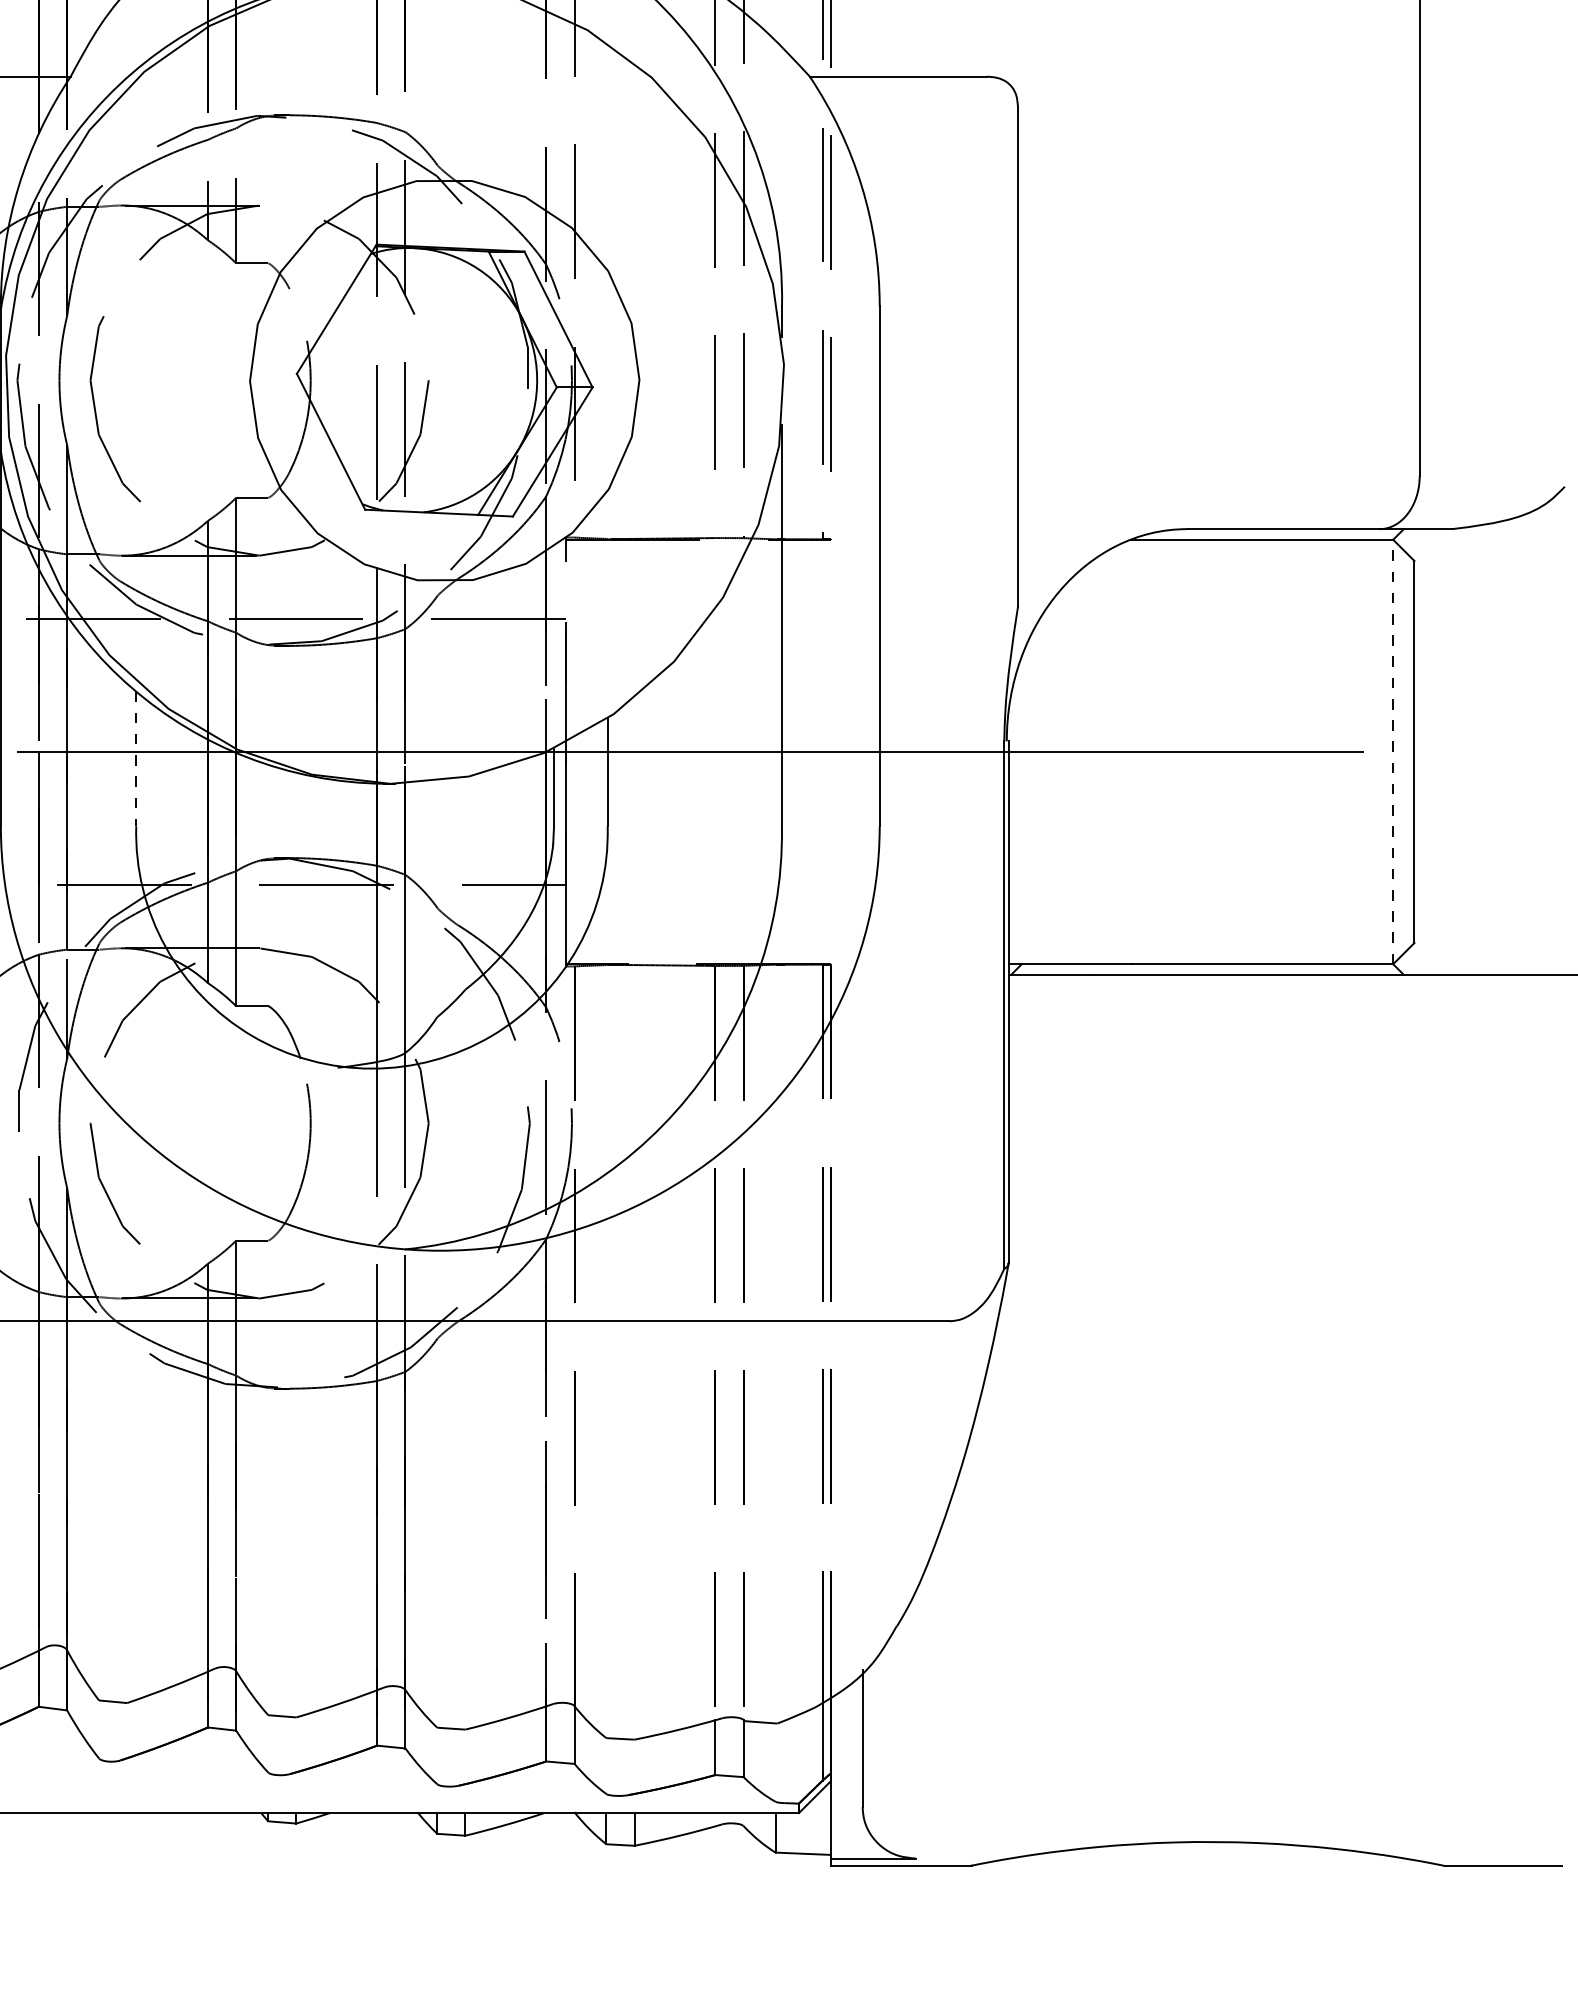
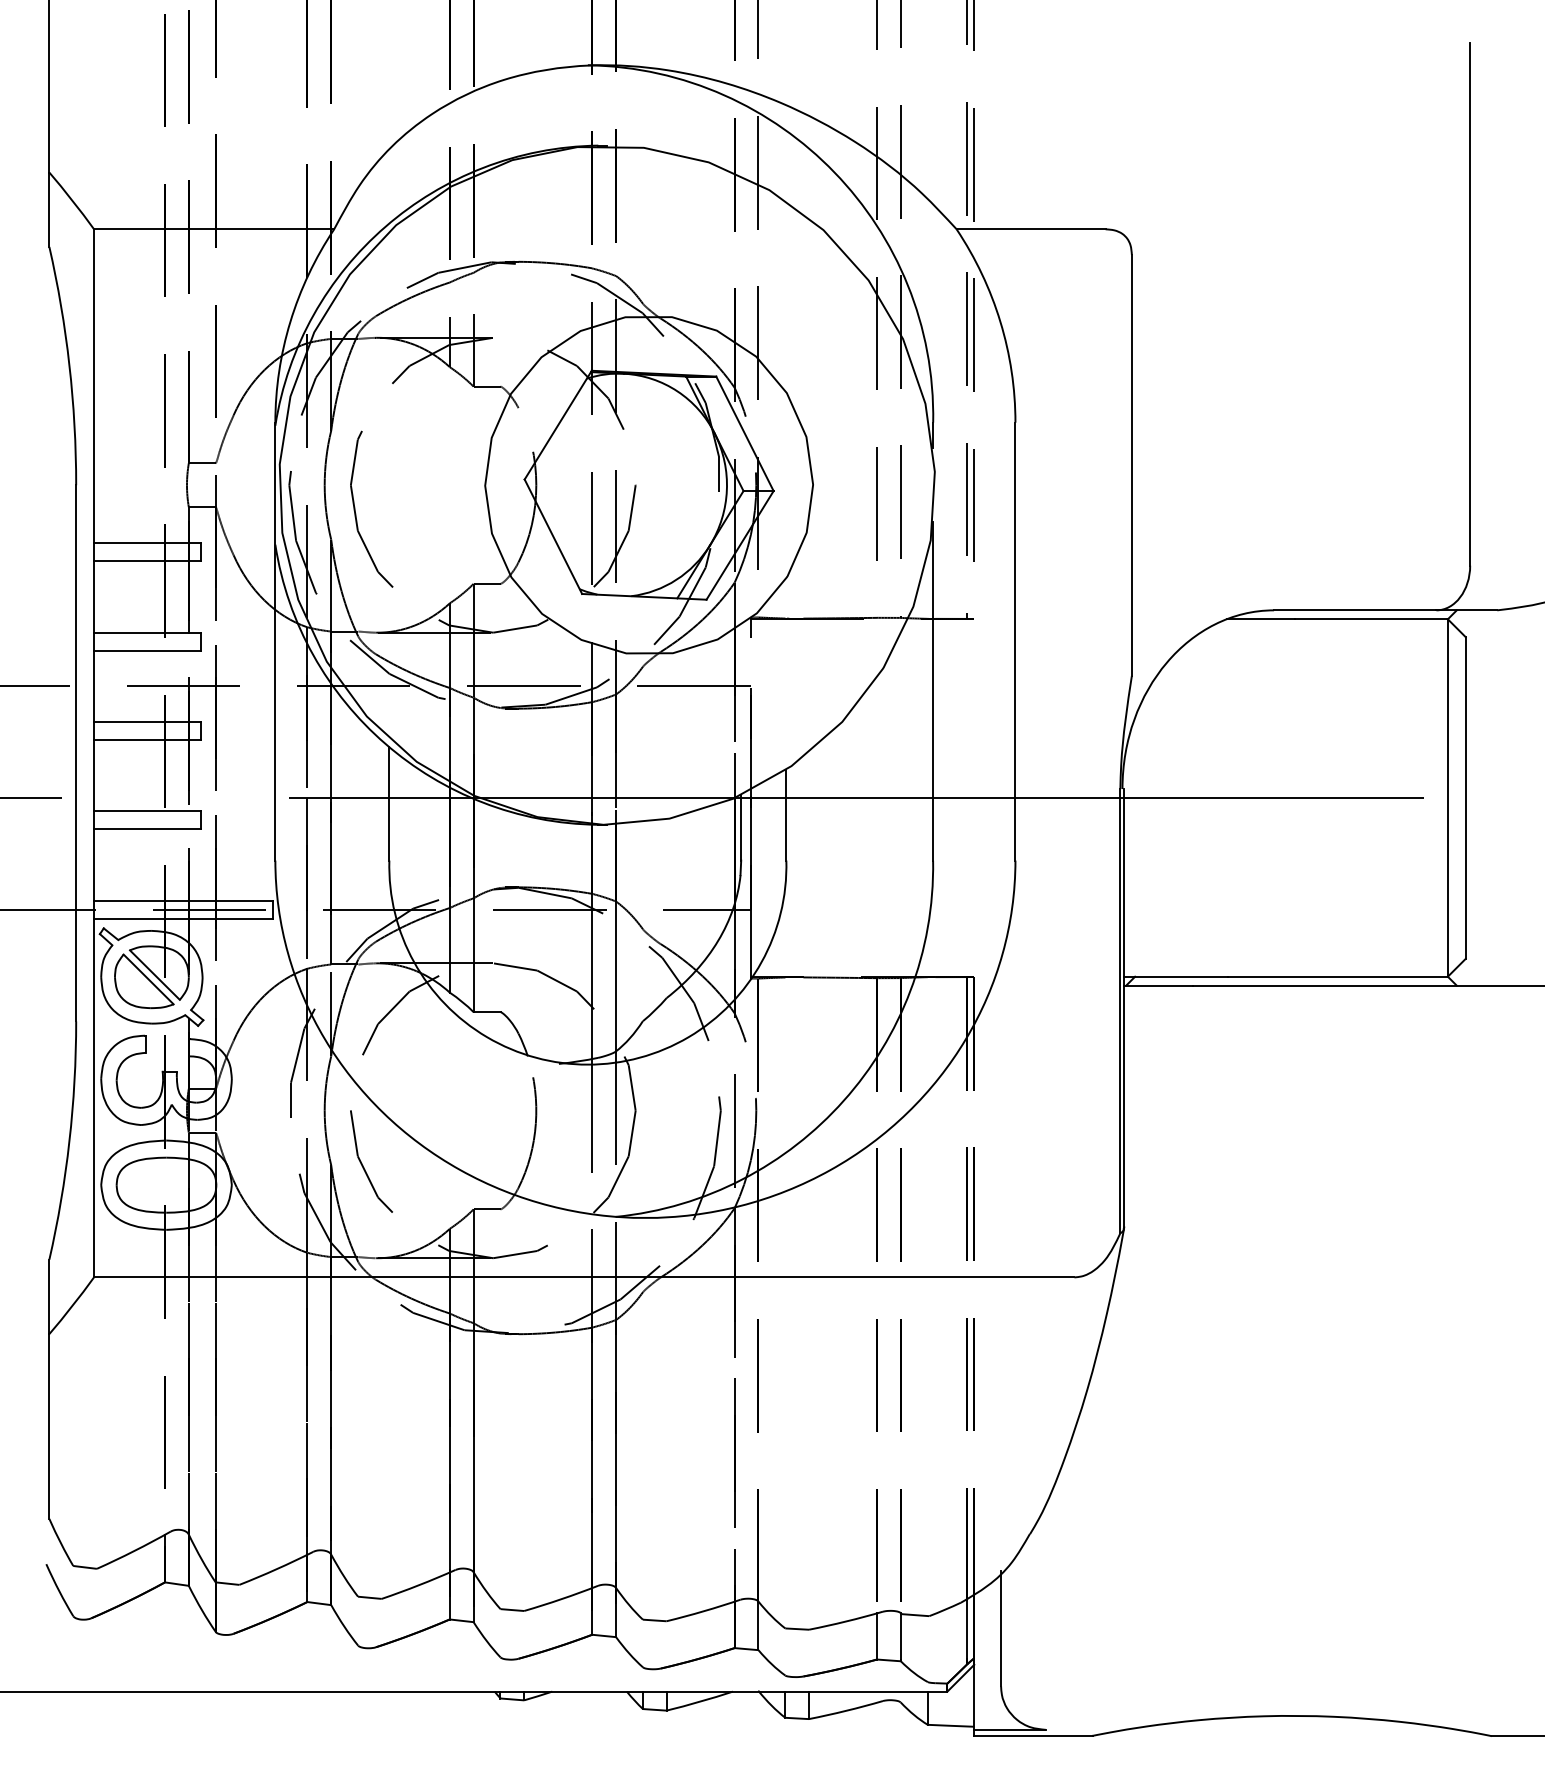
line: (1392, 752) -> (1447, 798), dashed -> solid
line: (136, 758) -> (389, 803), dashed -> solid

